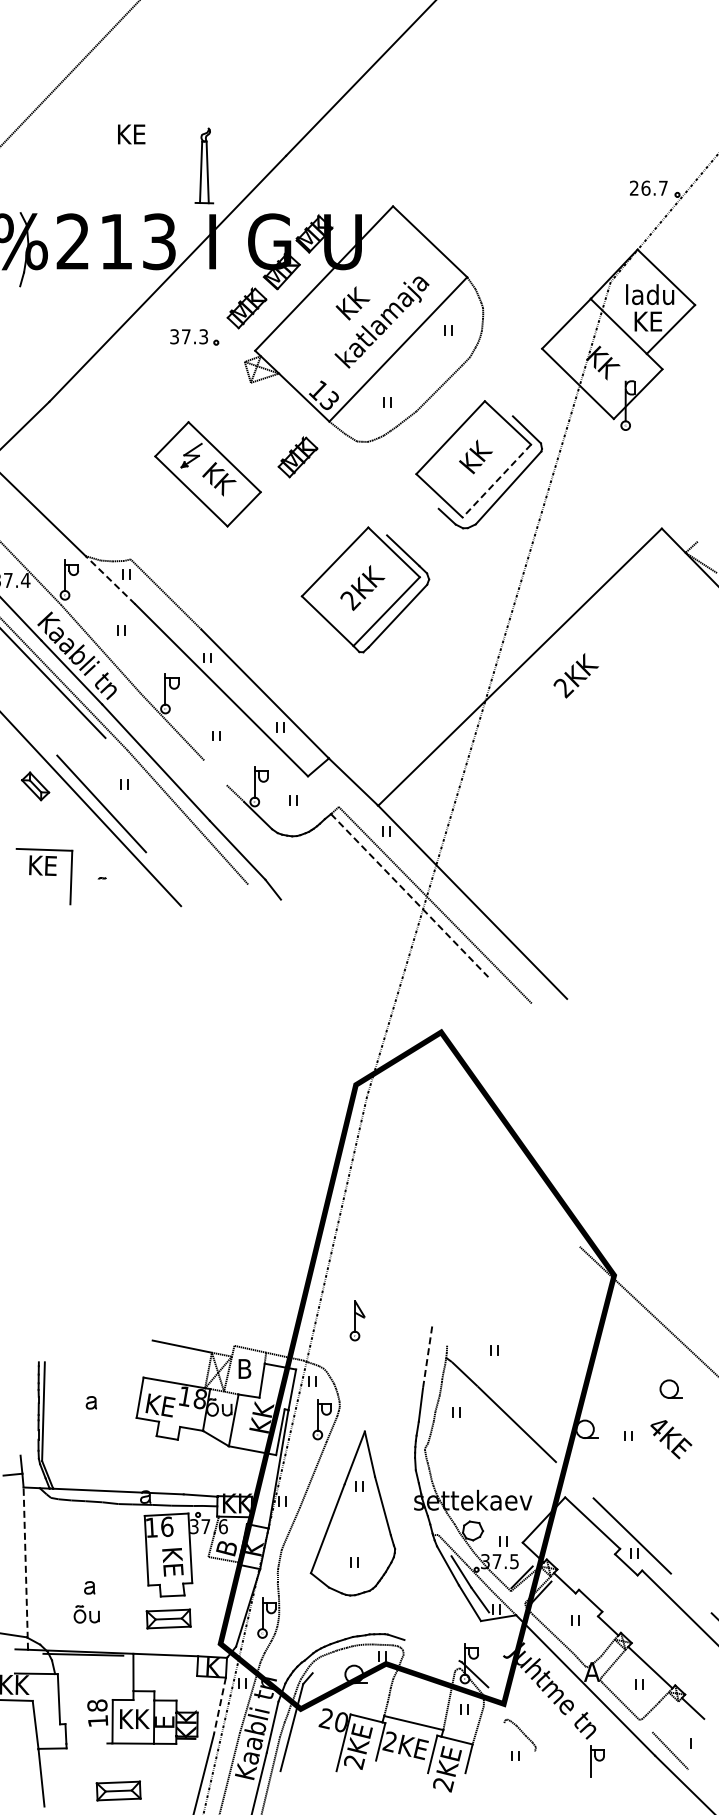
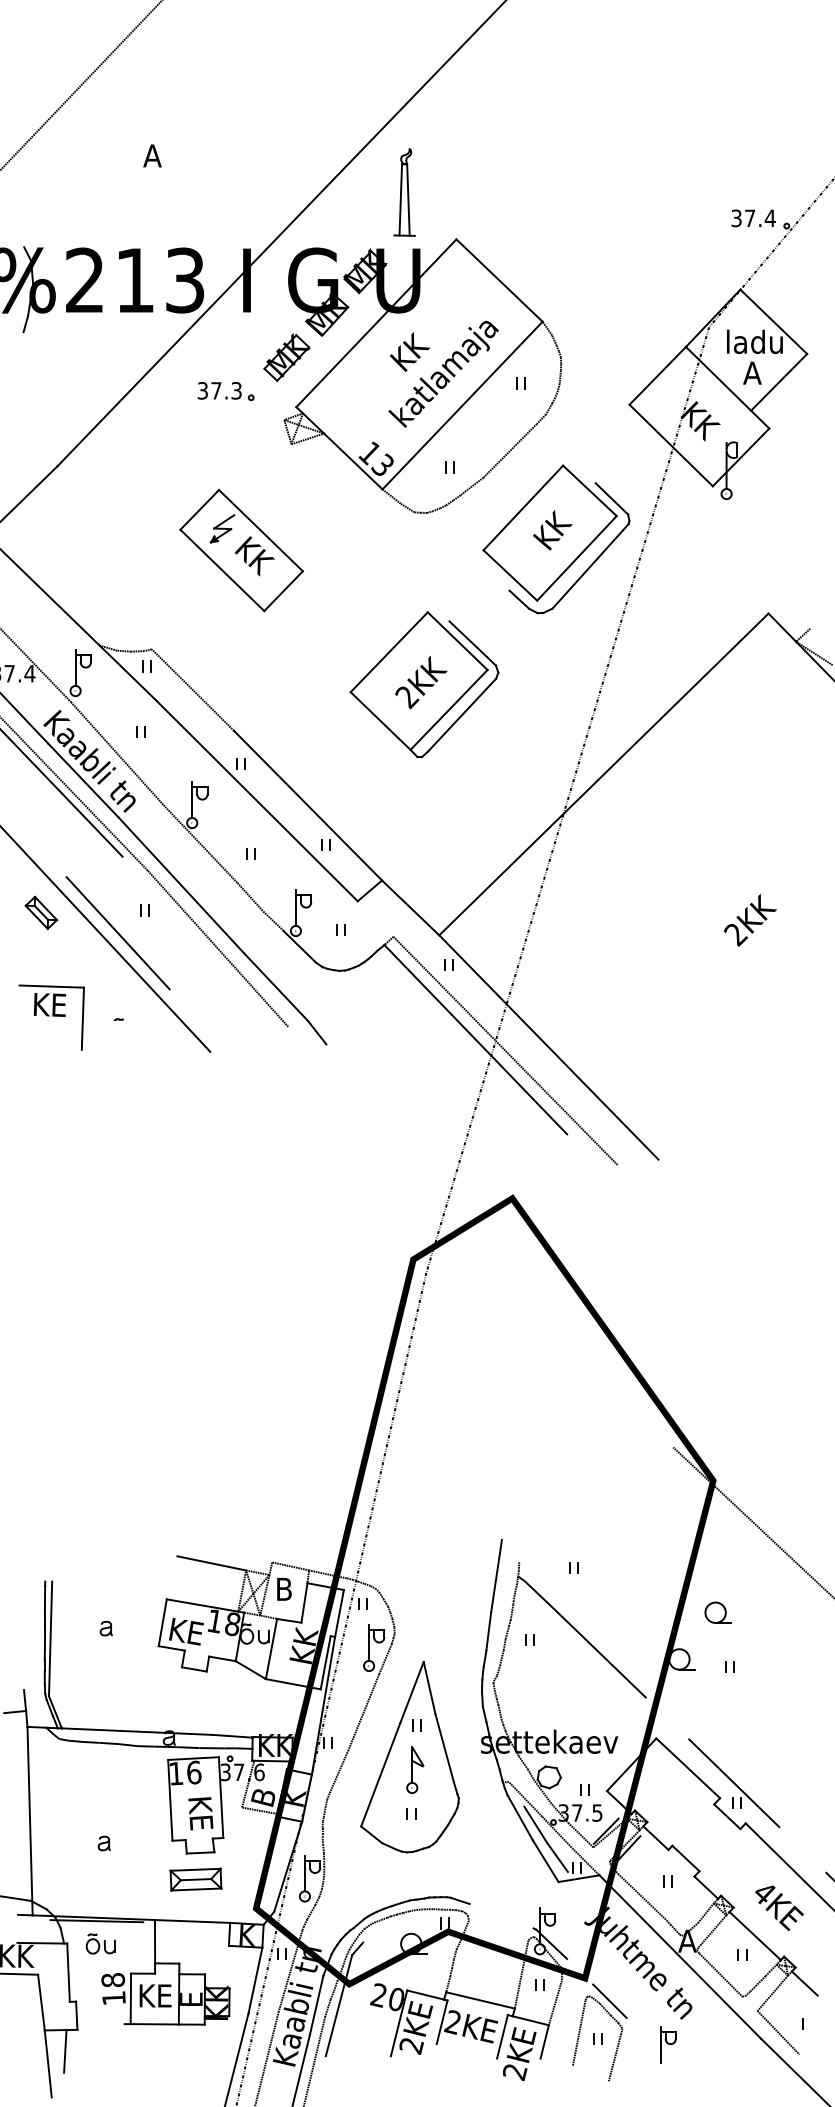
text: (131, 134) -> (152, 155), KE -> A
part: (204, 165) -> (404, 191), moved
text: (649, 187) -> (754, 217), 26.7 -> 37.4
text: (648, 321) -> (753, 373), KE -> A
part: (297, 457) -> (345, 531), removed
line: (496, 481) -> (576, 558), dashed -> solid
line: (110, 580) -> (128, 673), dashed -> solid
text: (575, 675) -> (749, 919), moved
line: (215, 772) -> (250, 896), added
line: (410, 895) -> (476, 1039), dashed -> solid
part: (357, 1320) -> (415, 1769), moved
line: (427, 1357) -> (496, 1575), dashed -> solid
part: (670, 1388) -> (717, 1611), moved
text: (671, 1439) -> (779, 1908), moved
line: (25, 1568) -> (29, 1820), dashed -> solid
part: (86, 1614) -> (100, 1944), moved
line: (219, 1706) -> (254, 1981), dashed -> solid
line: (665, 1716) -> (772, 1992), added
text: (134, 1718) -> (156, 1995), KK -> KE
line: (524, 1723) -> (609, 2000), added
line: (498, 1751) -> (578, 2033), added
part: (597, 1761) -> (668, 2045), moved
line: (56, 1766) -> (65, 2050), added
line: (529, 1771) -> (614, 2056), added
part: (118, 1790) -> (137, 2078), removed

